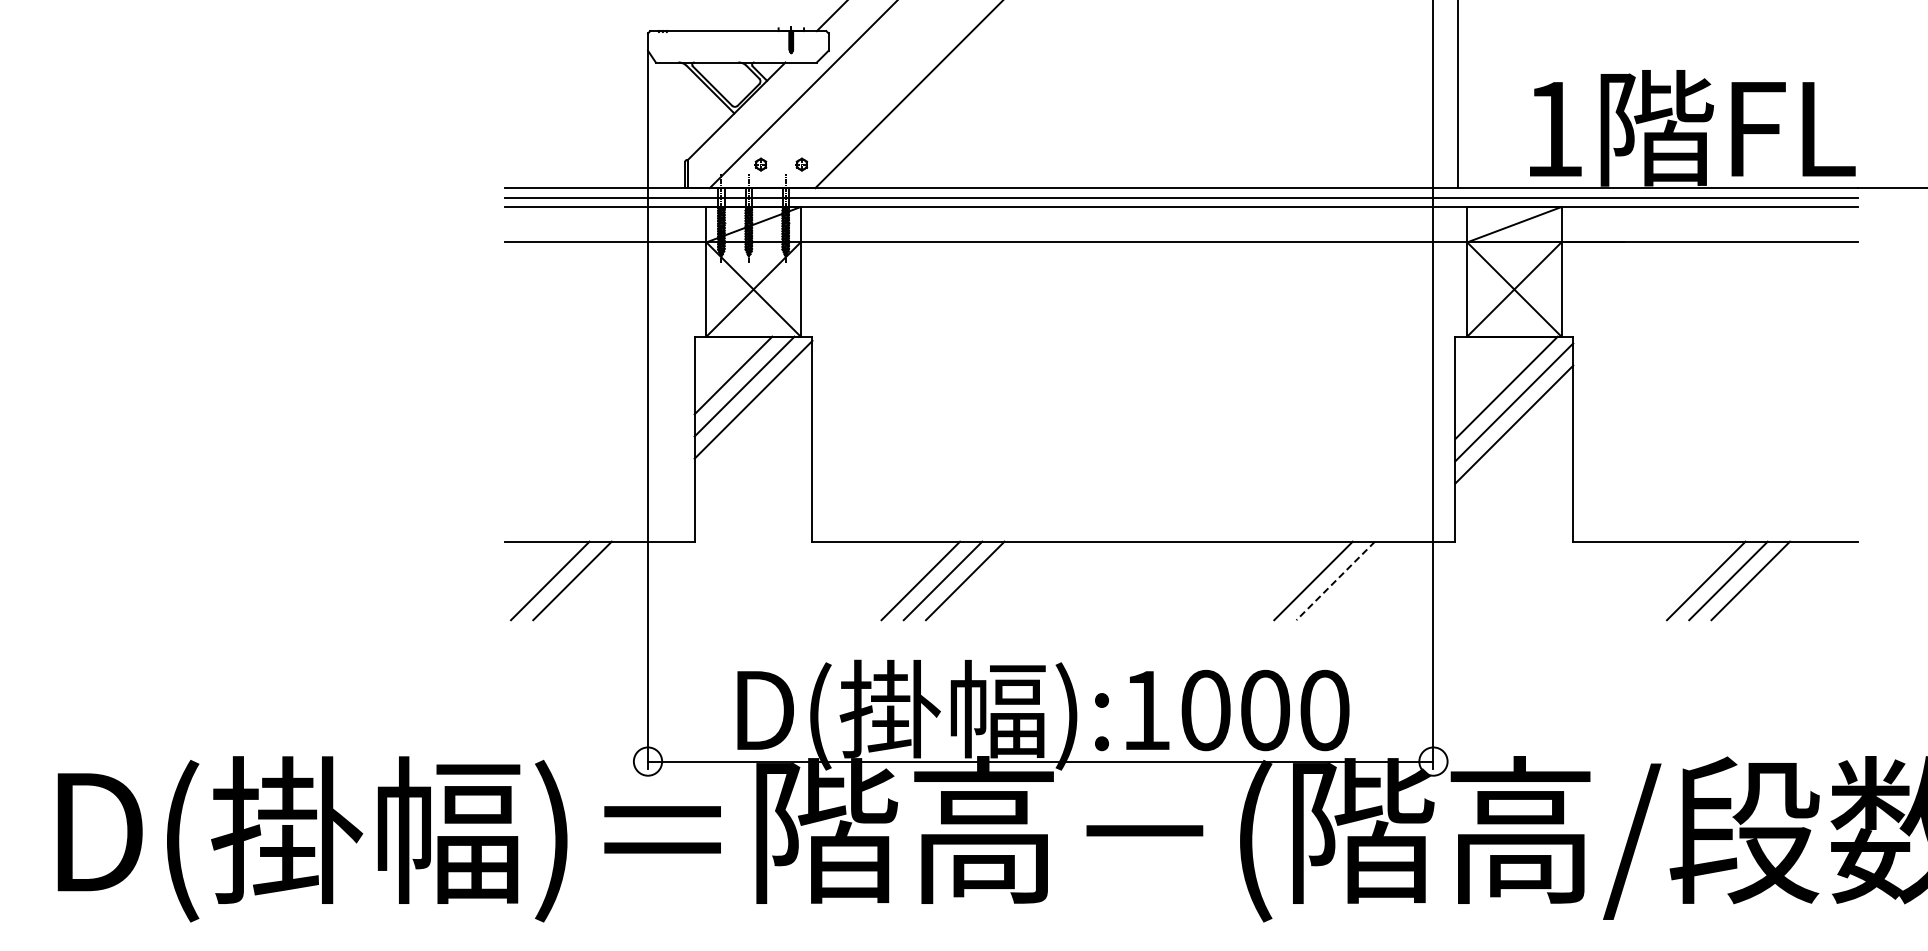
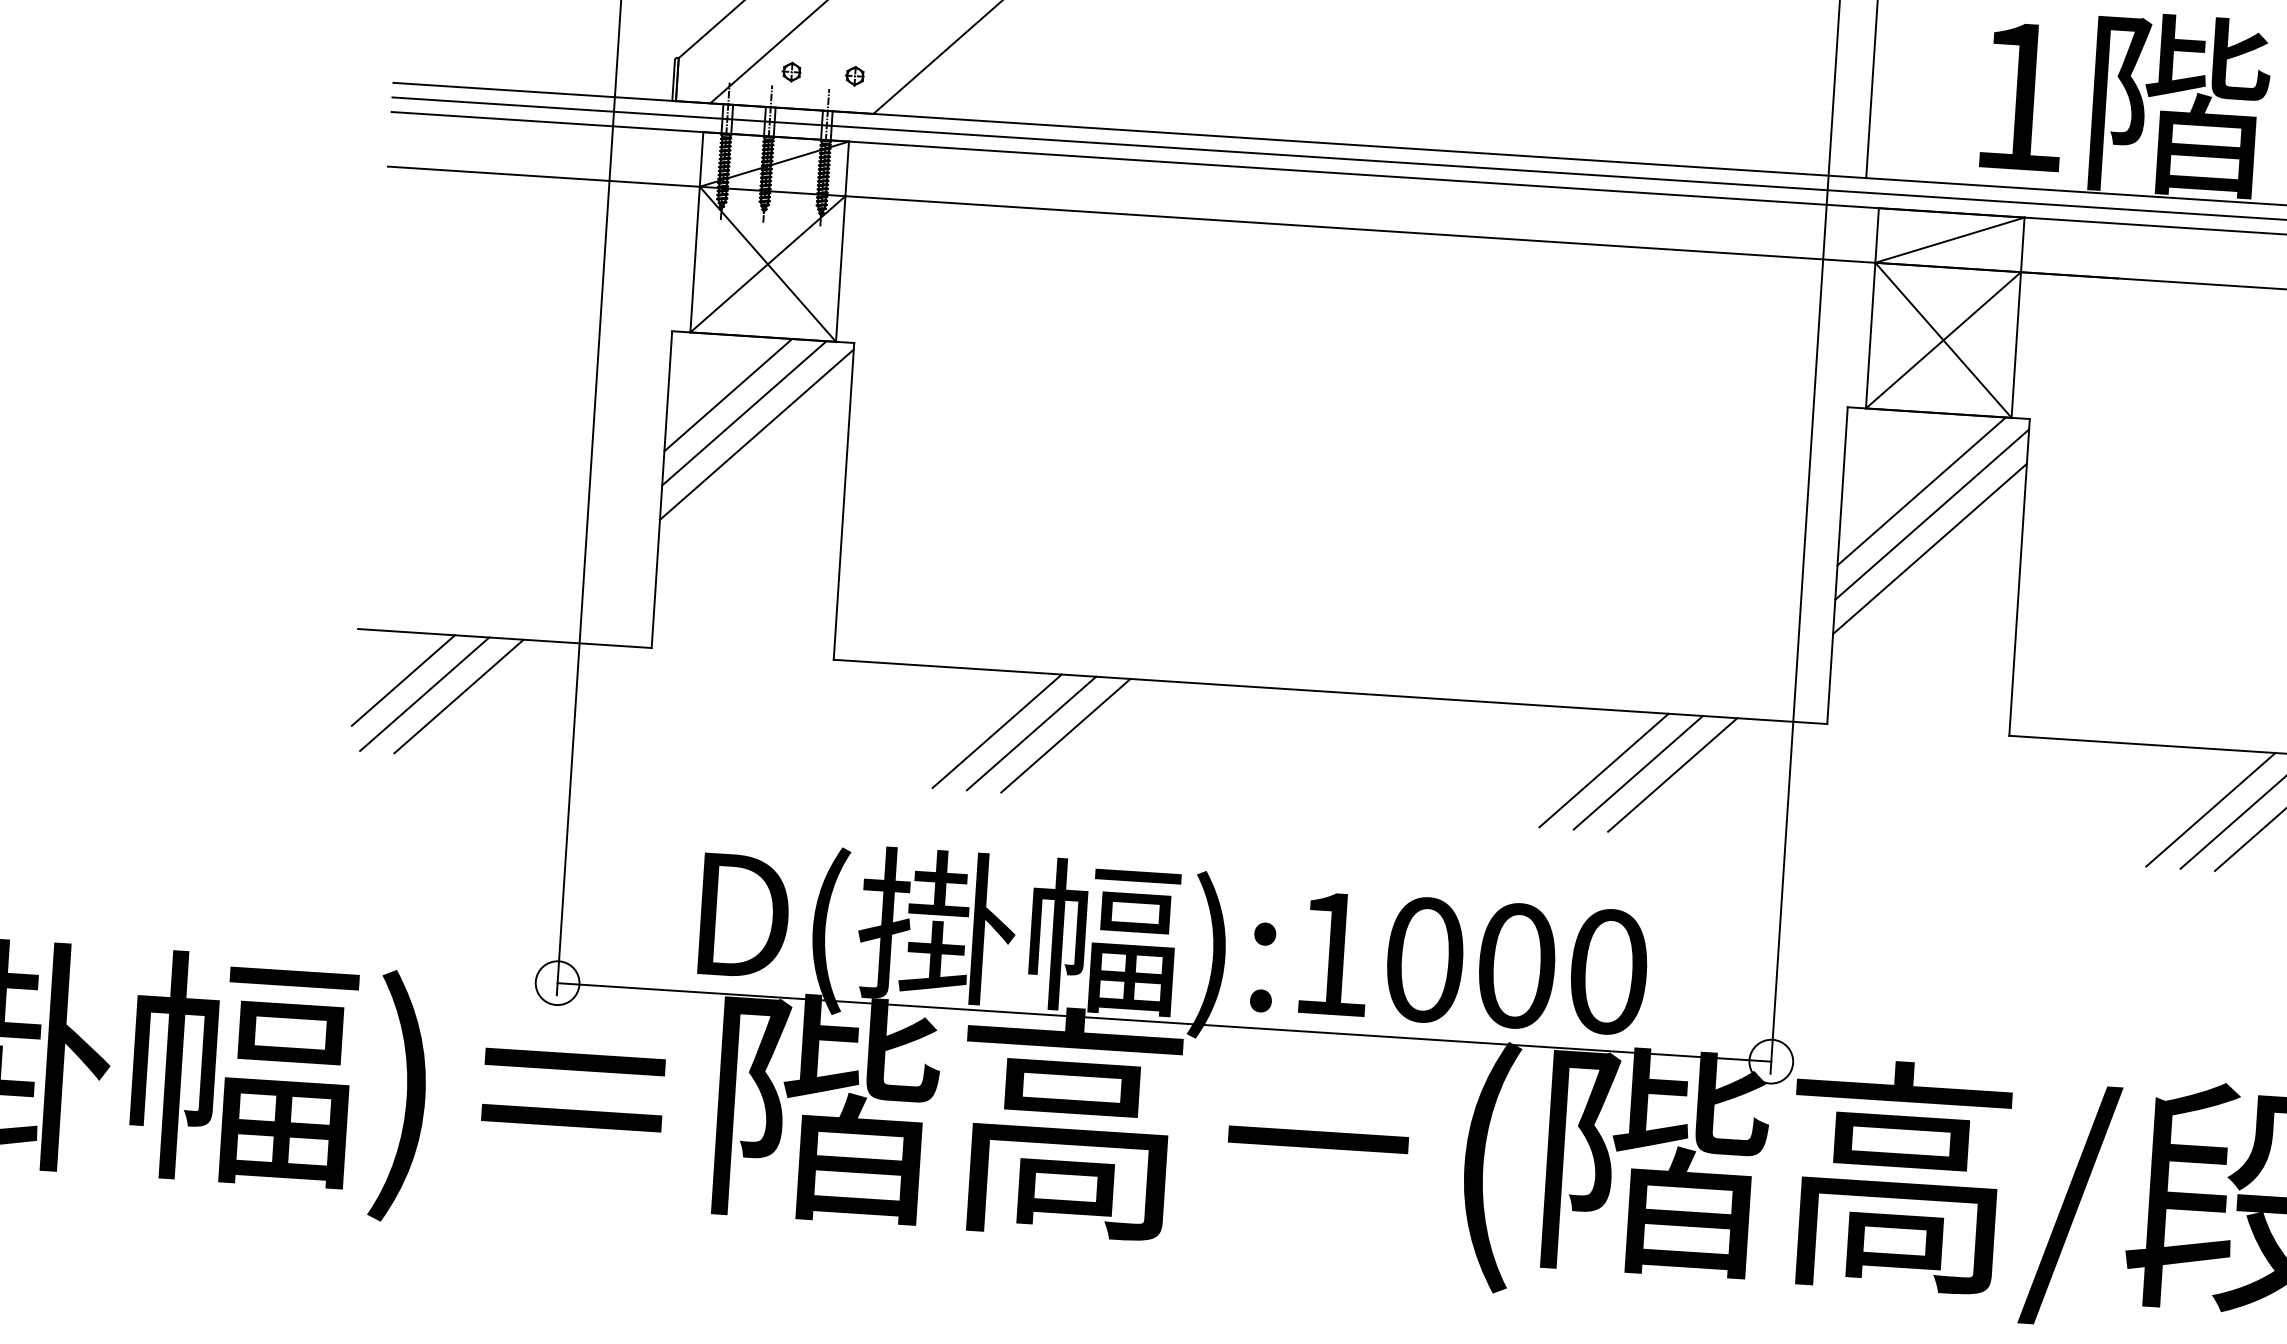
line: (535, 572) -> (402, 679), added
line: (1335, 580) -> (1638, 772), dashed -> solid
line: (1357, 580) -> (1672, 774), added

